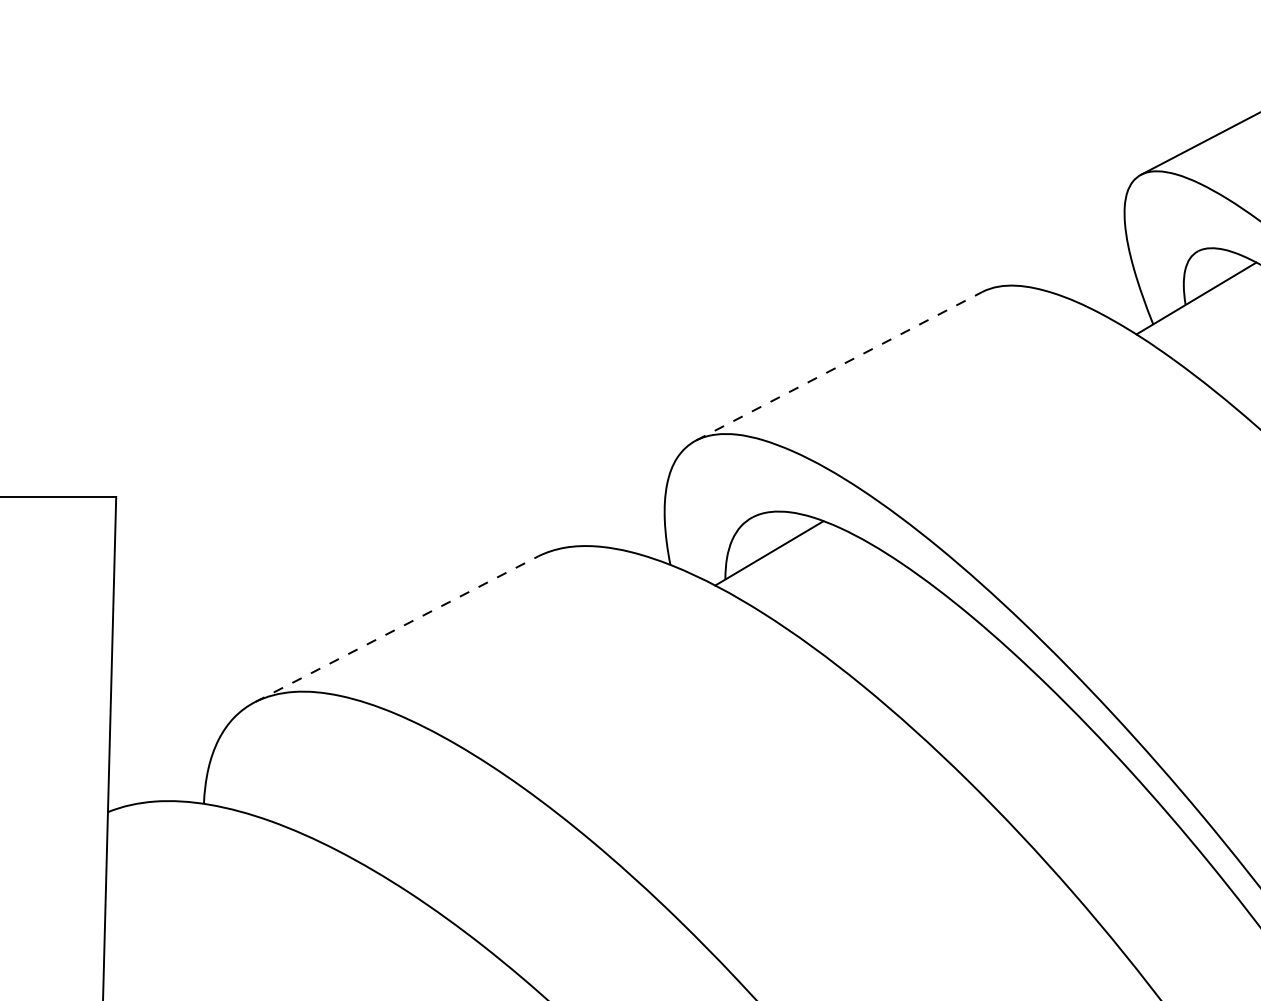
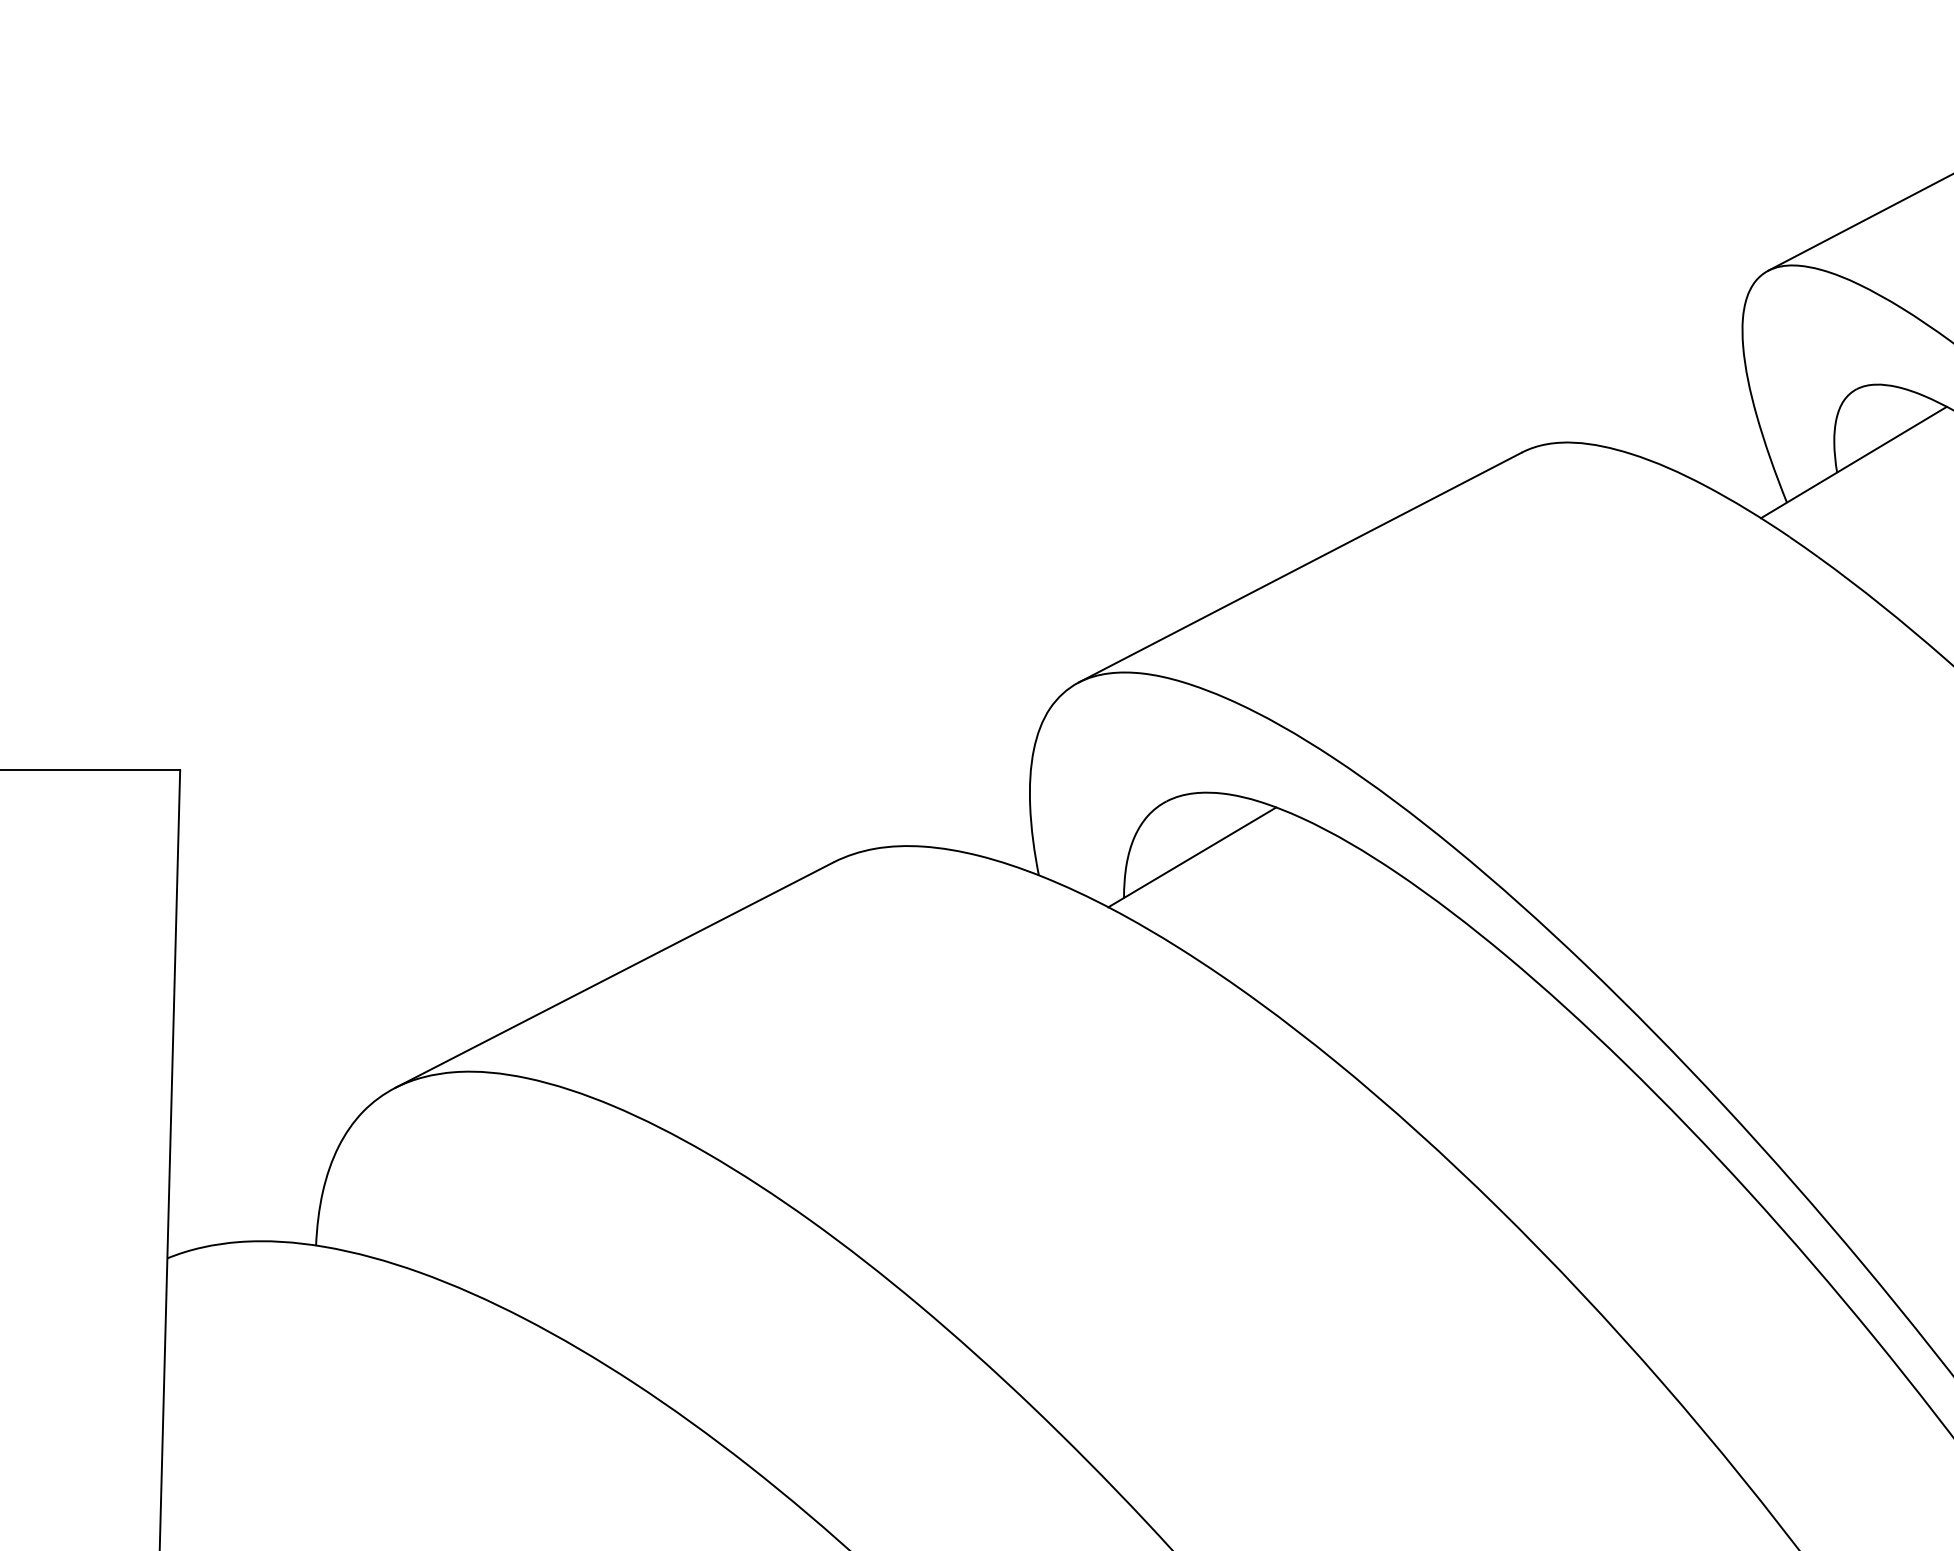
line: (839, 366) -> (1300, 567), dashed -> solid
line: (397, 629) -> (615, 975), dashed -> solid

